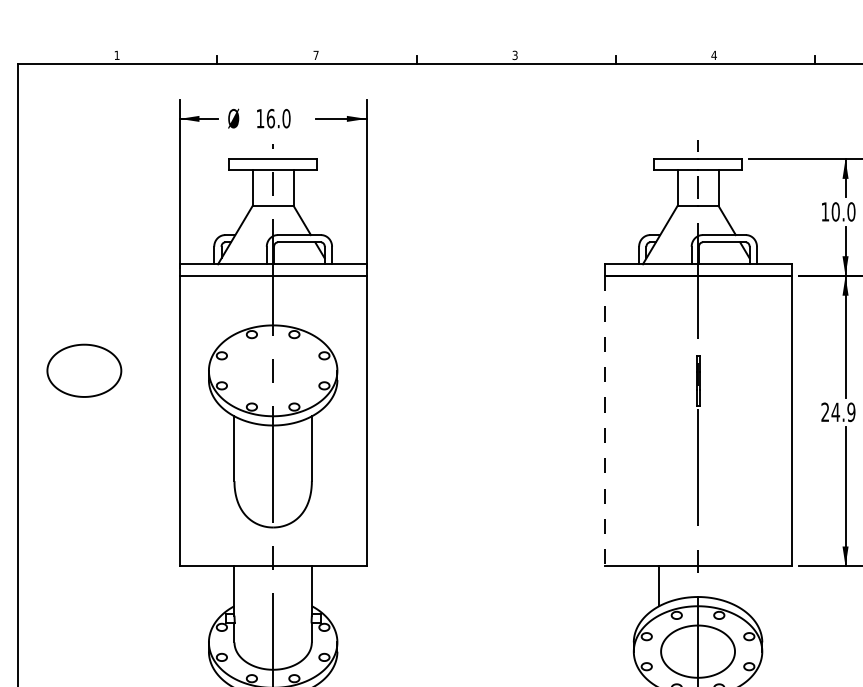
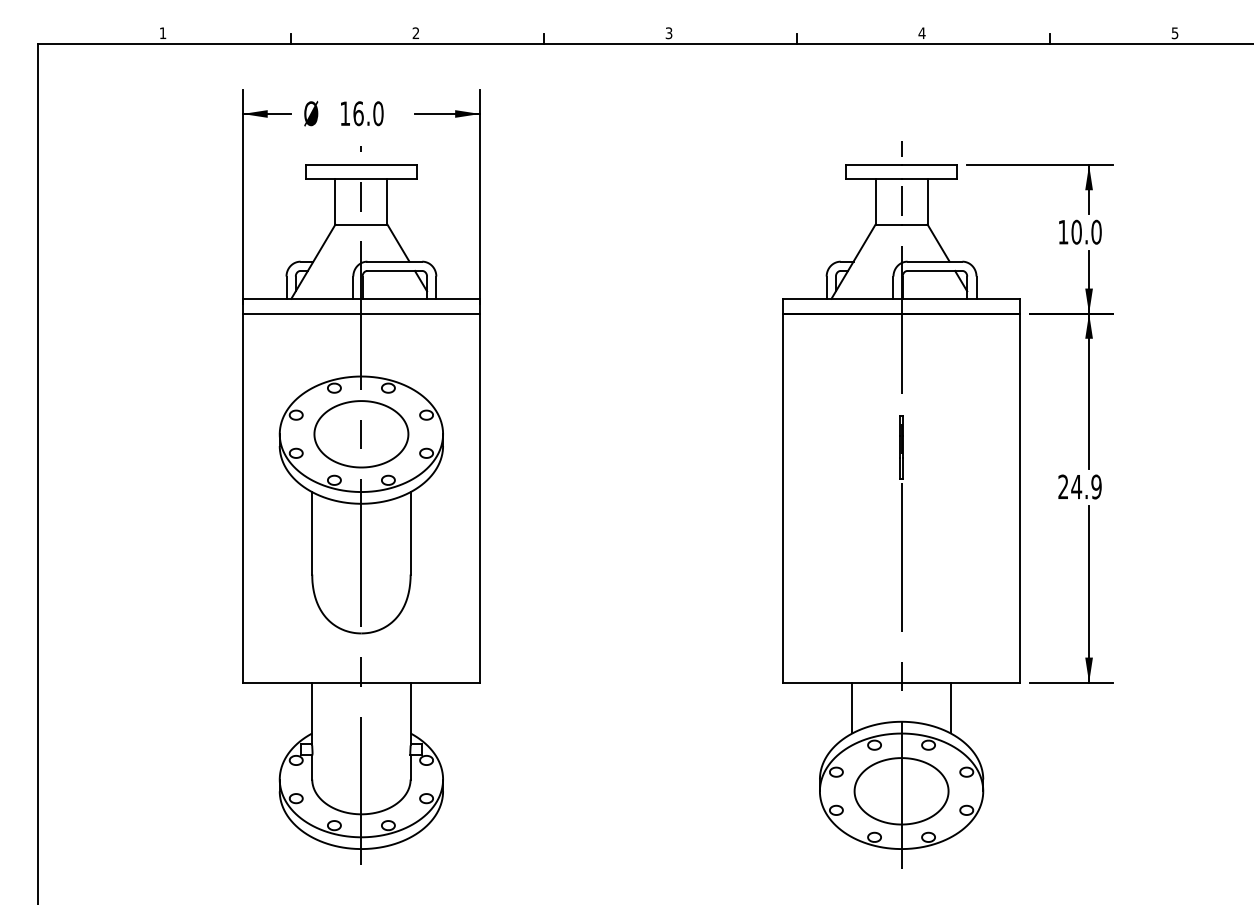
text: (315, 54) -> (415, 32), 7 -> 2
part: (84, 371) -> (361, 434), moved
line: (604, 421) -> (782, 498), dashed -> solid
line: (736, 585) -> (950, 707), added

